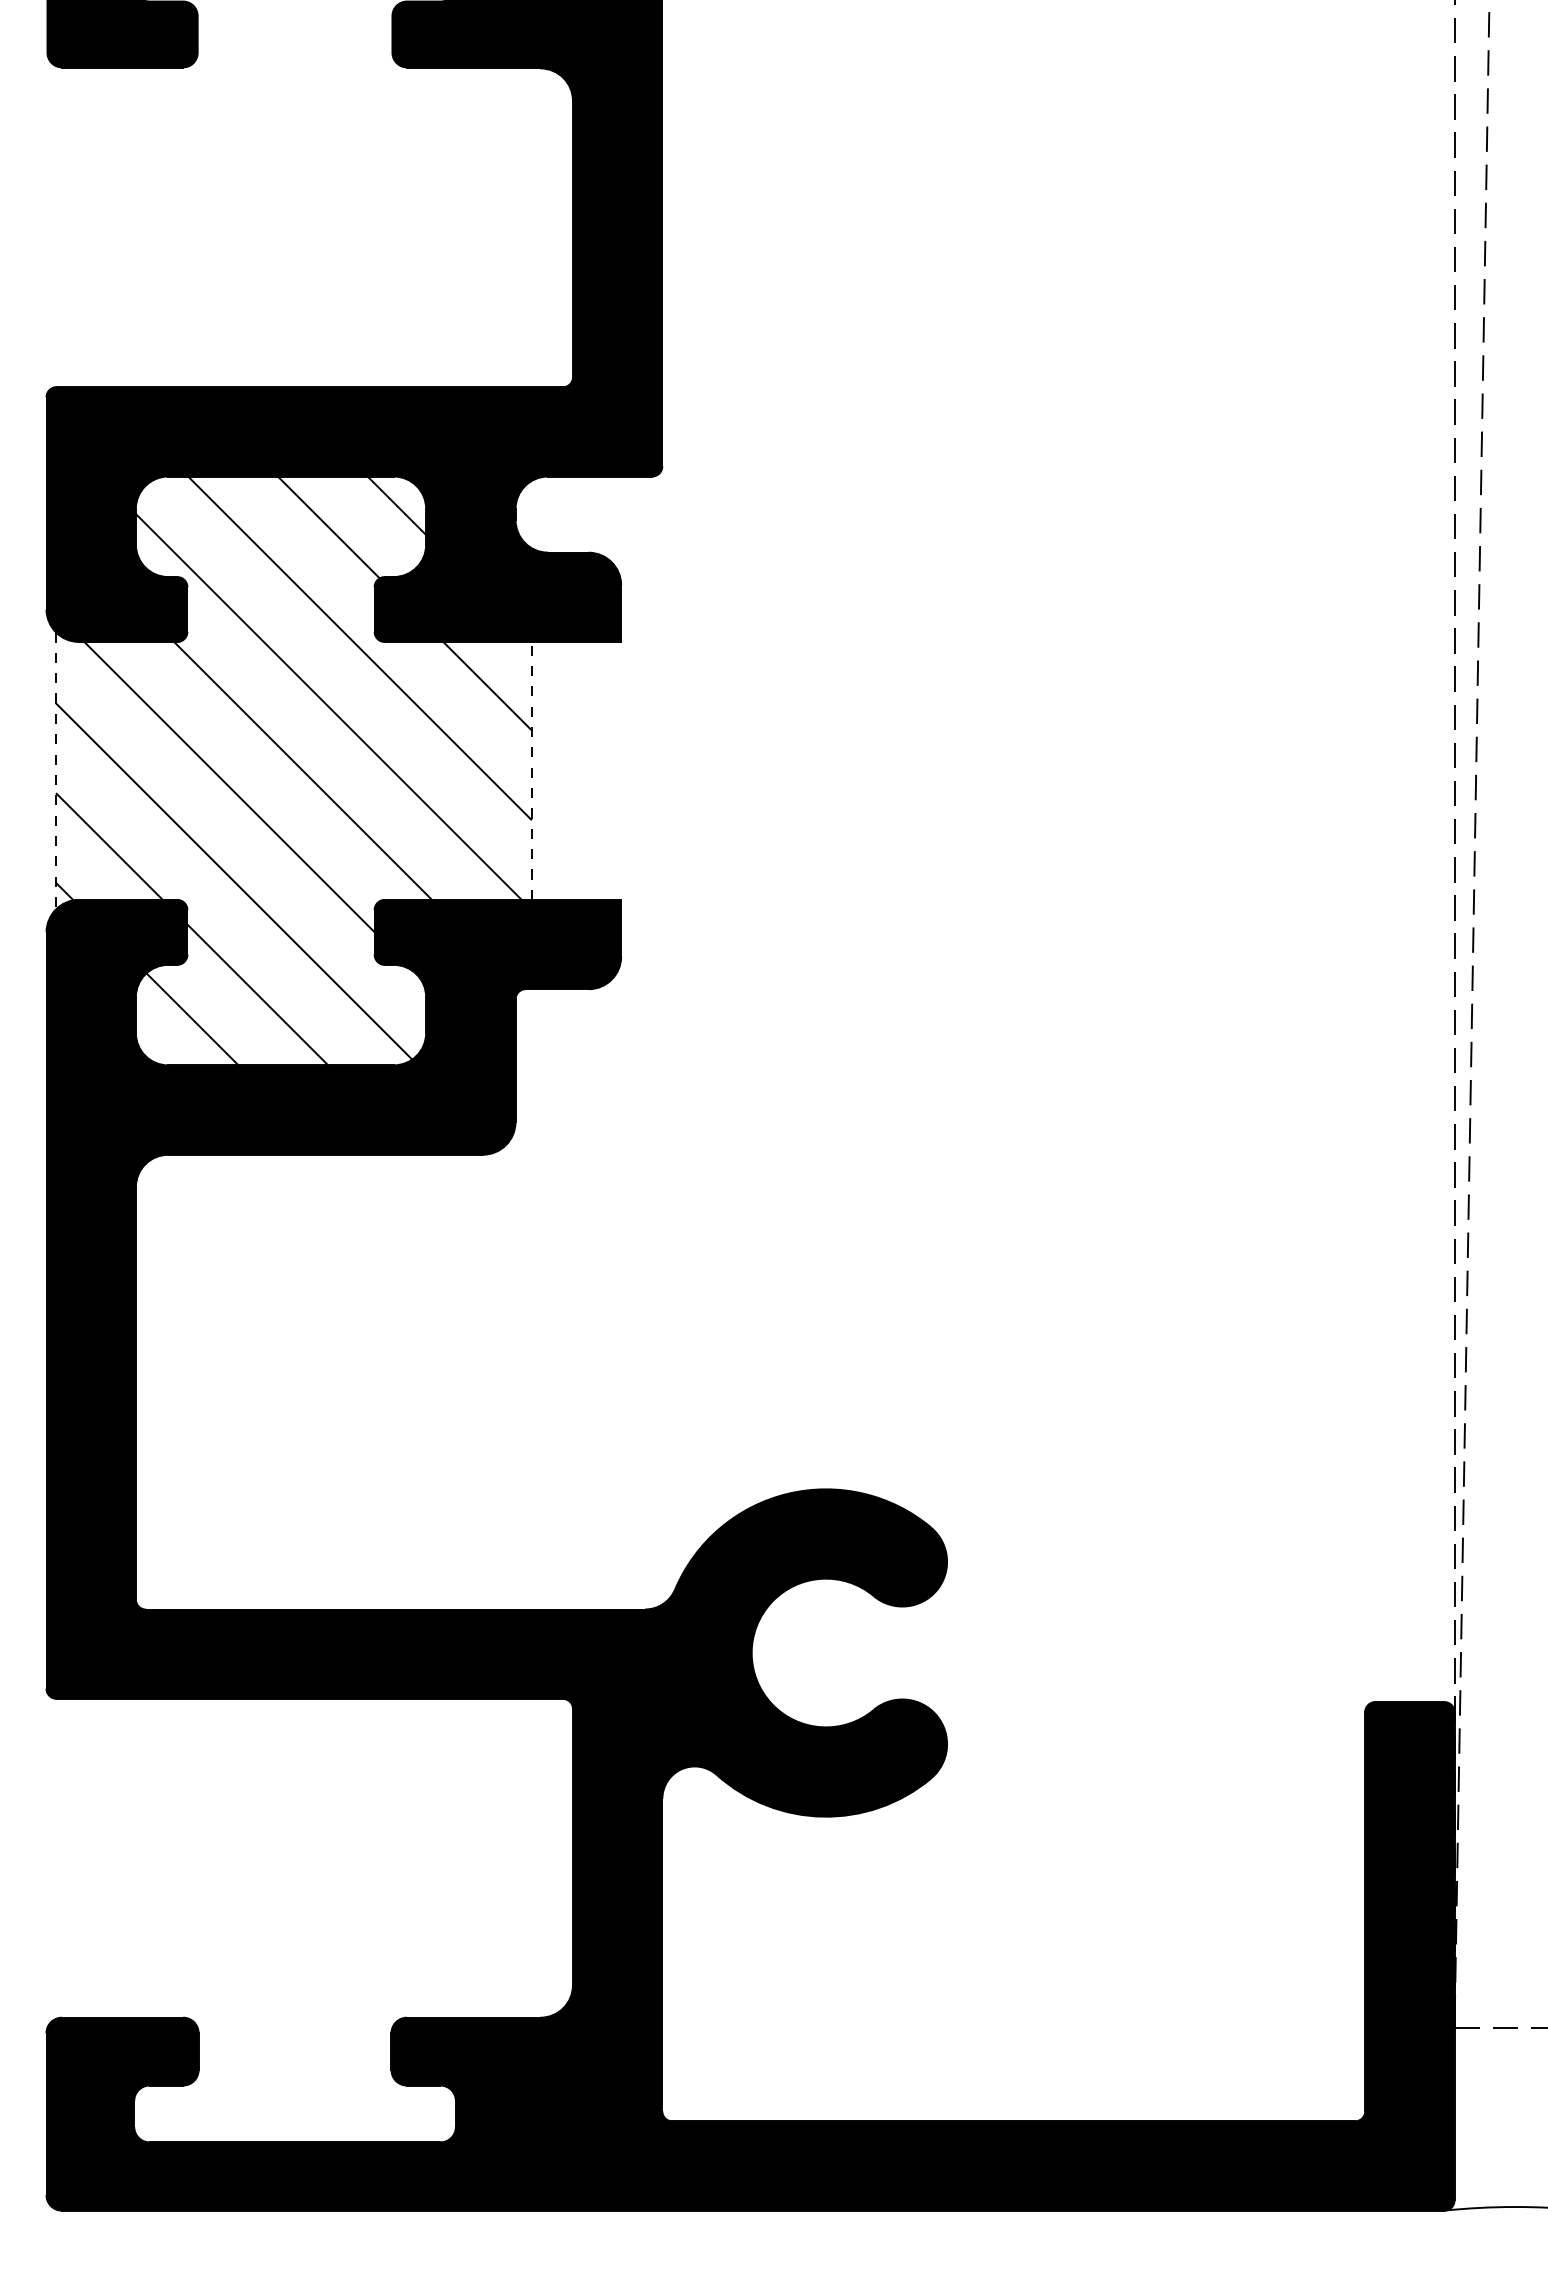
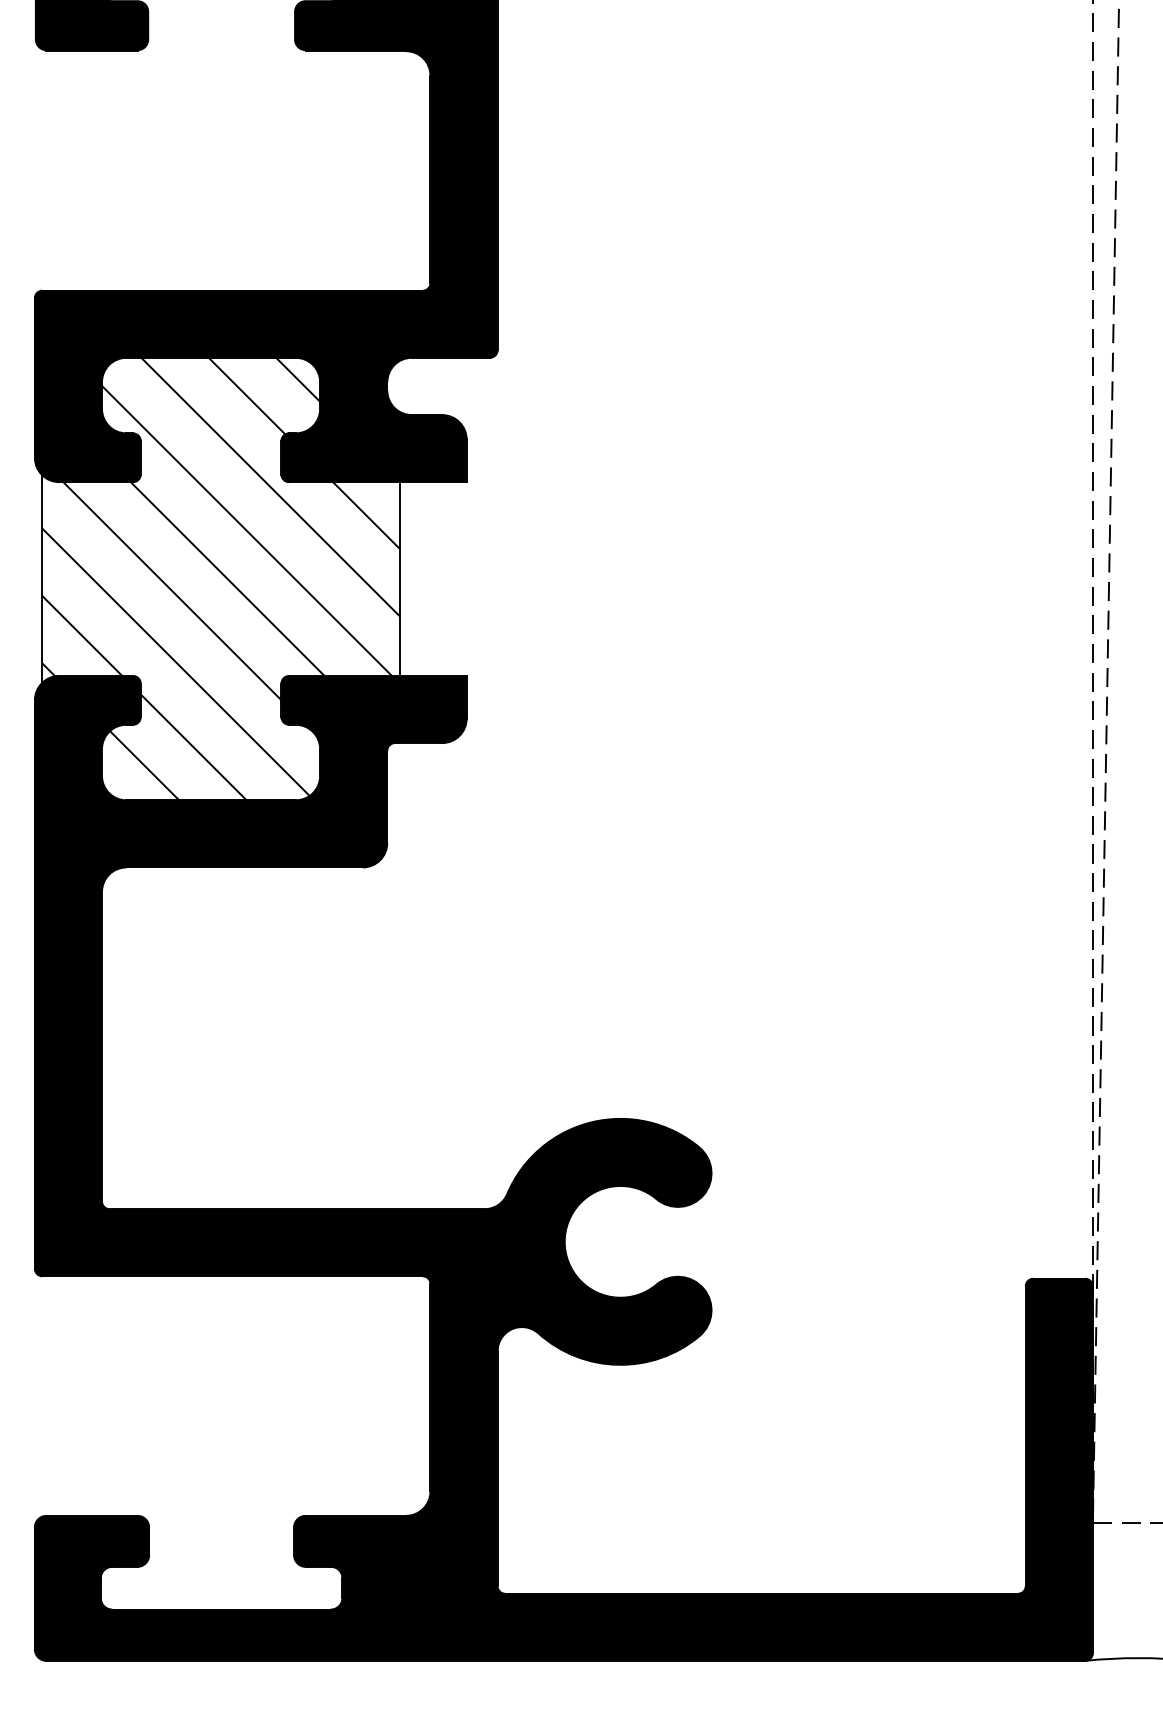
line: (531, 770) -> (399, 578), dashed -> solid
line: (56, 771) -> (42, 579), dashed -> solid

